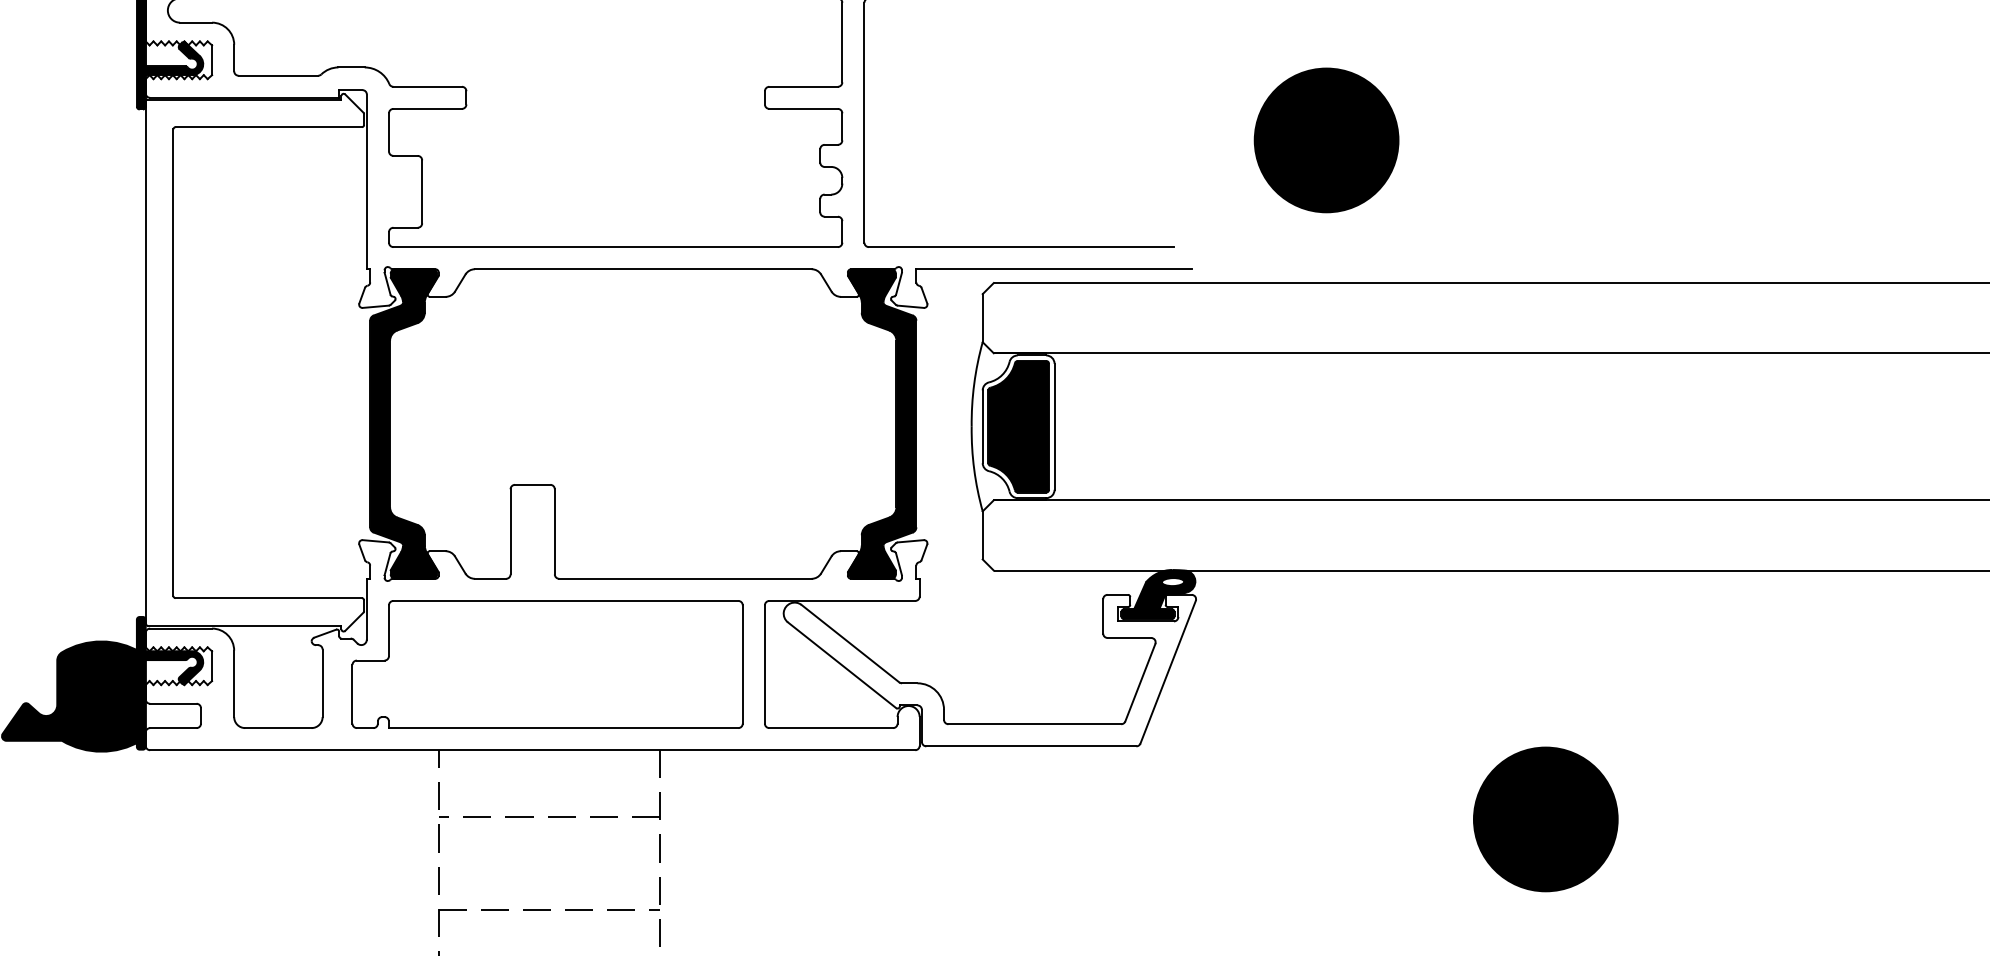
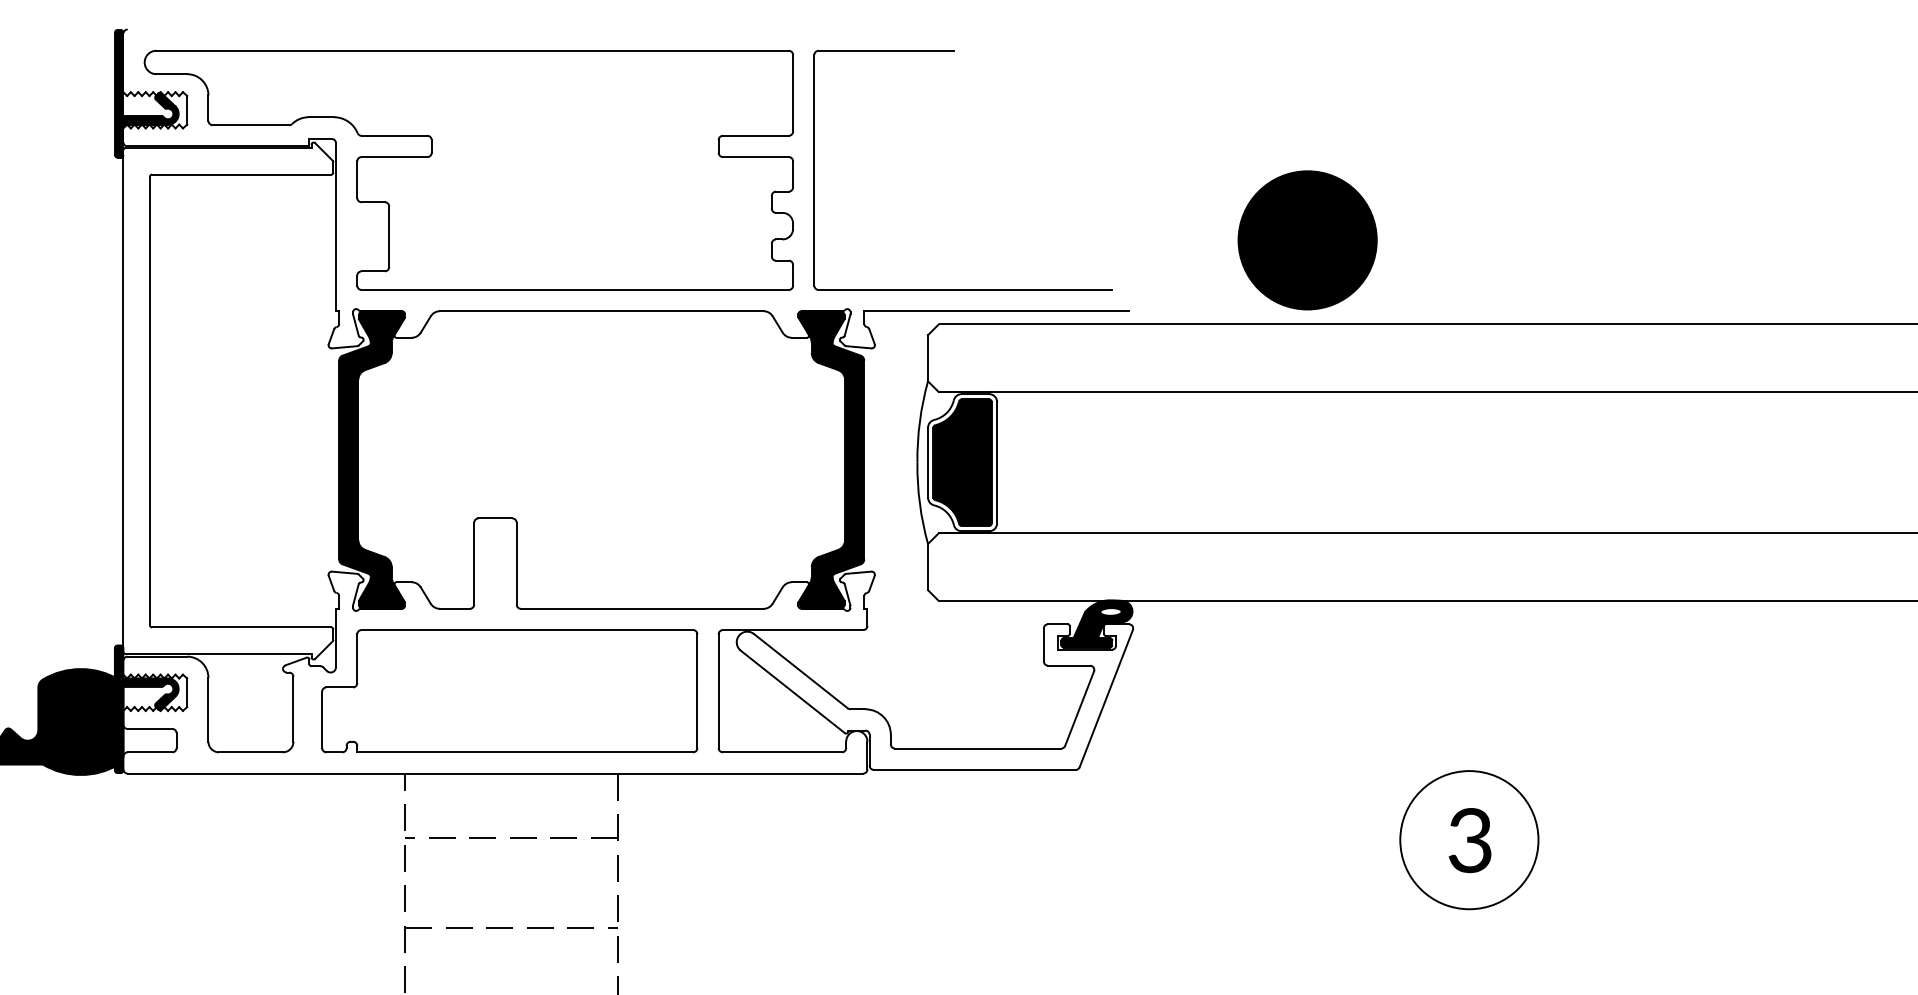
part: (1326, 140) -> (1307, 240), moved
fill: (1545, 819) -> (1469, 840), removed

